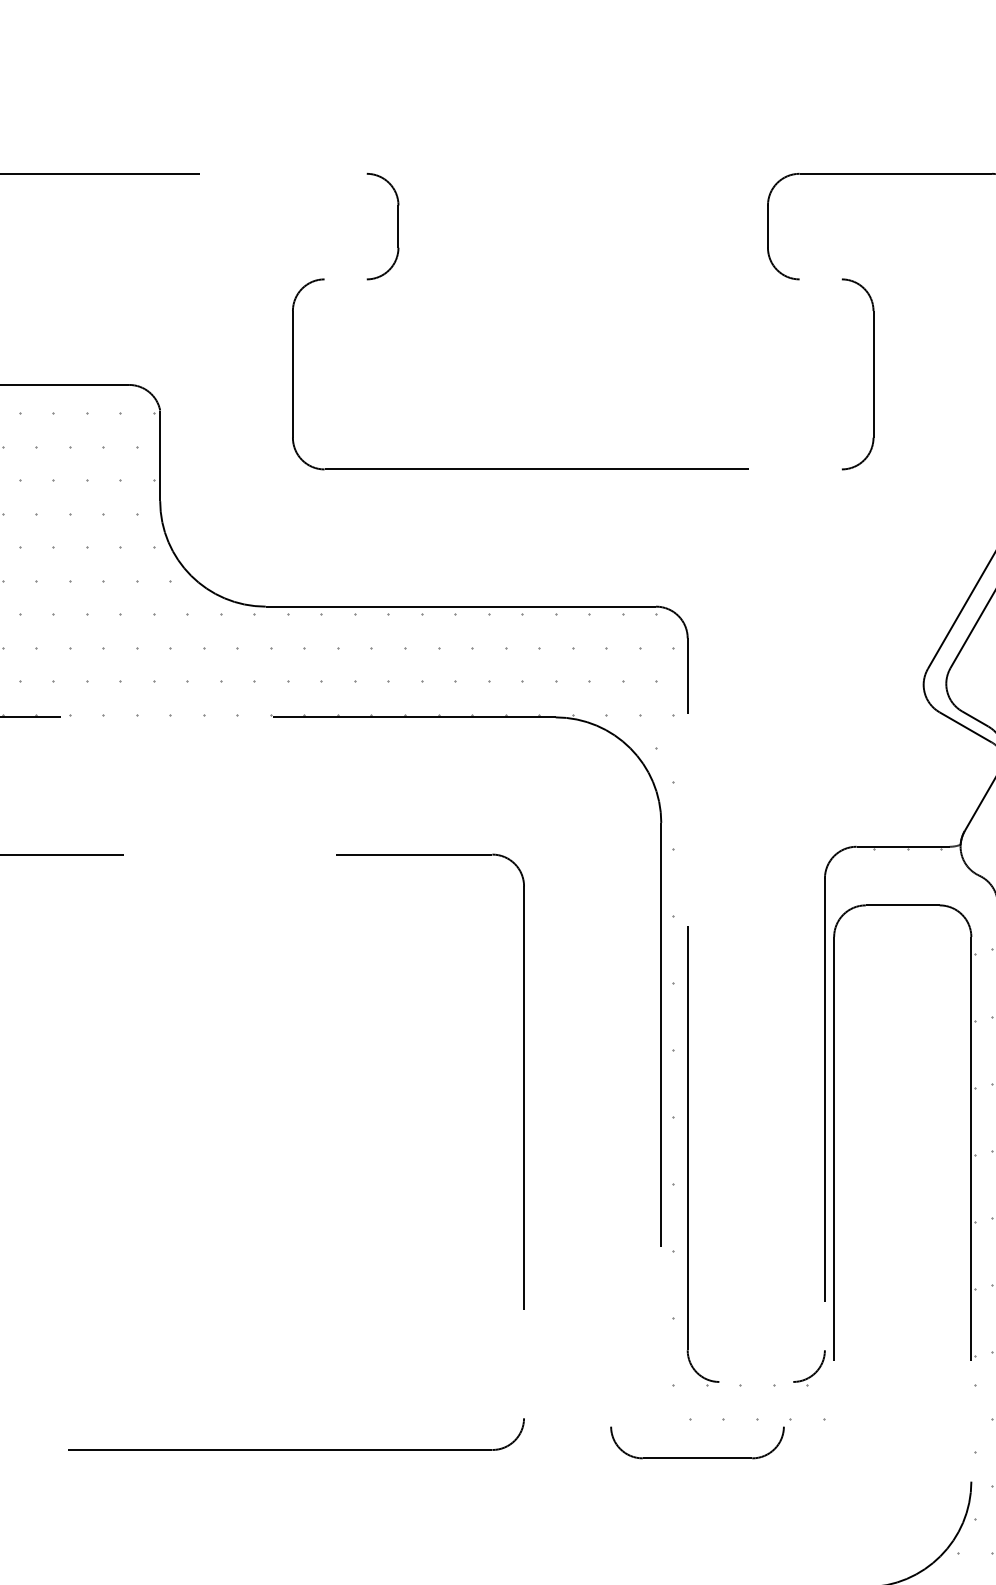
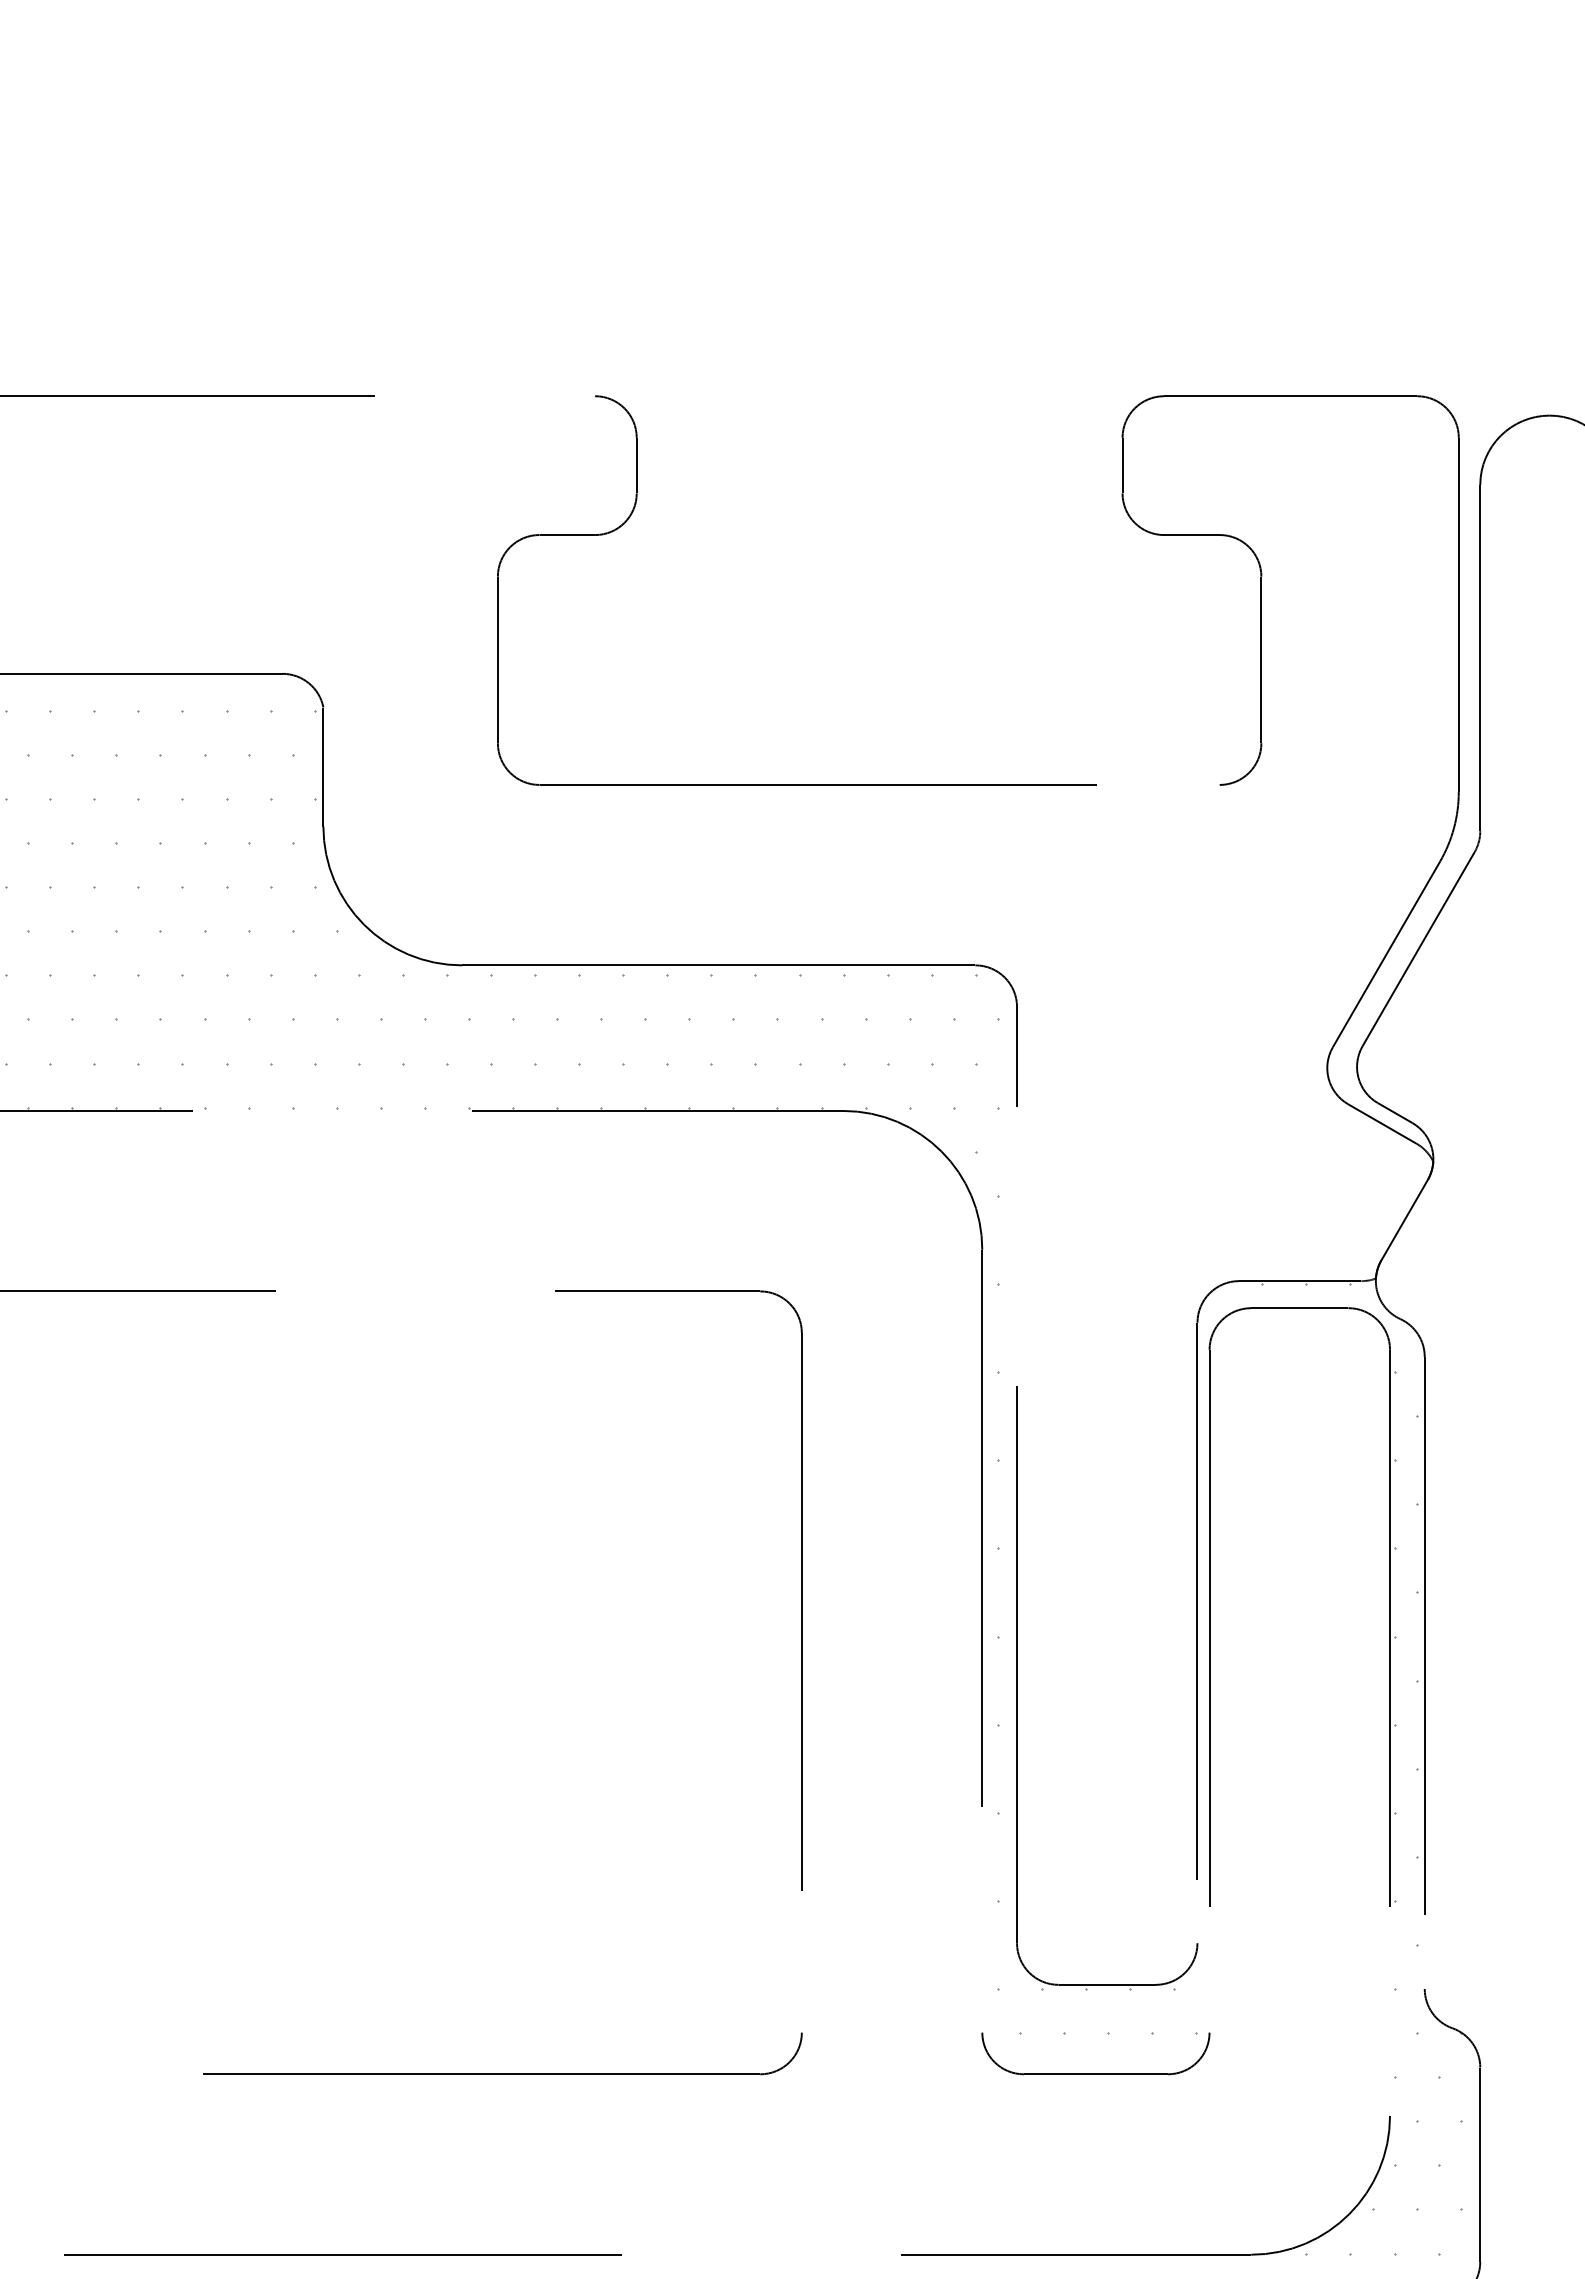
line: (345, 279) -> (567, 535), added
line: (820, 279) -> (1191, 535), added
part: (970, 1132) -> (1389, 1606), moved
line: (755, 1381) -> (1106, 1984), added
part: (697, 1457) -> (1095, 2073), moved

